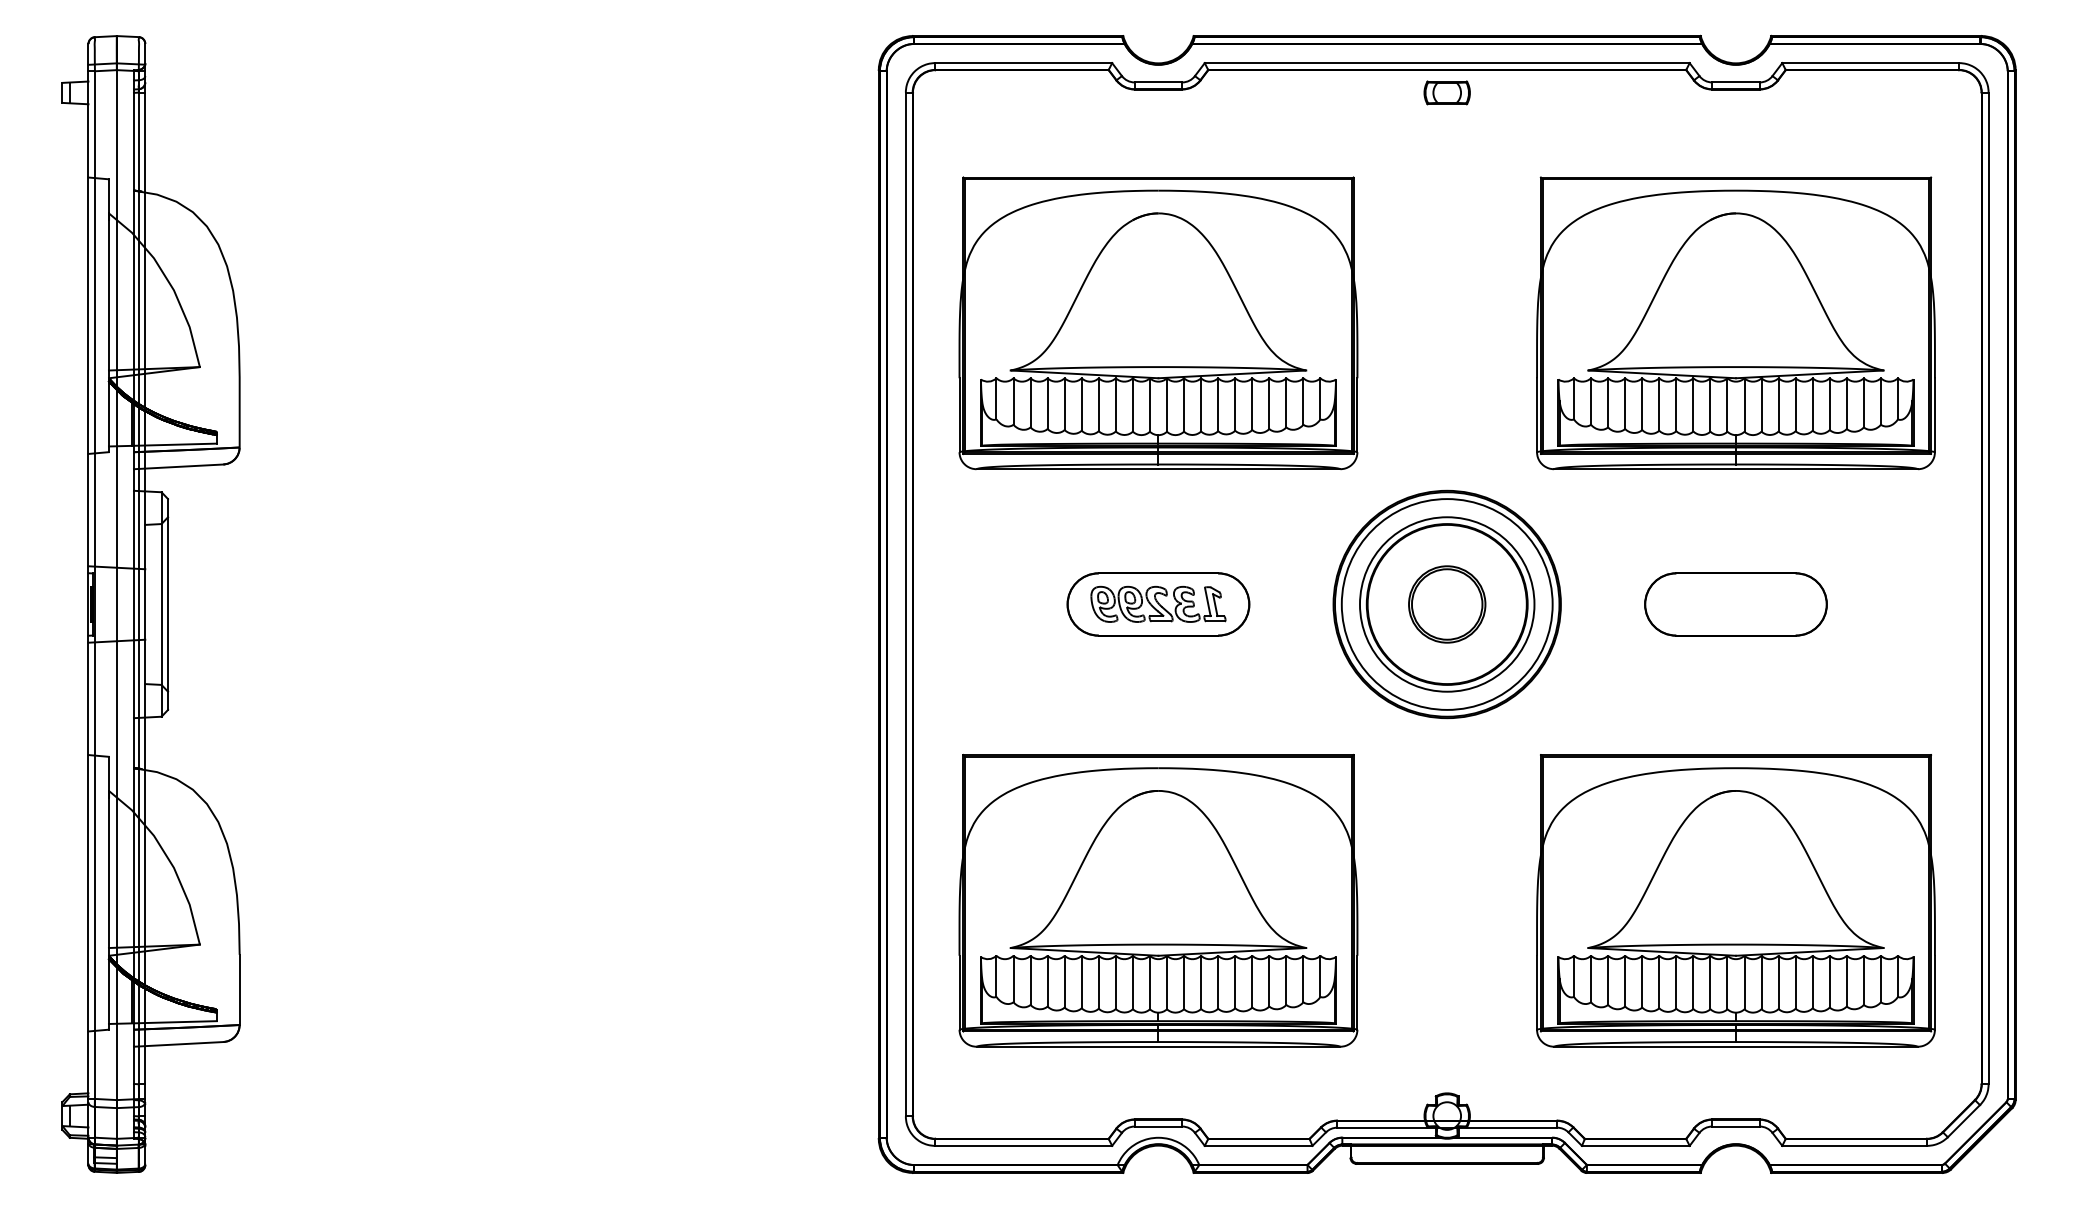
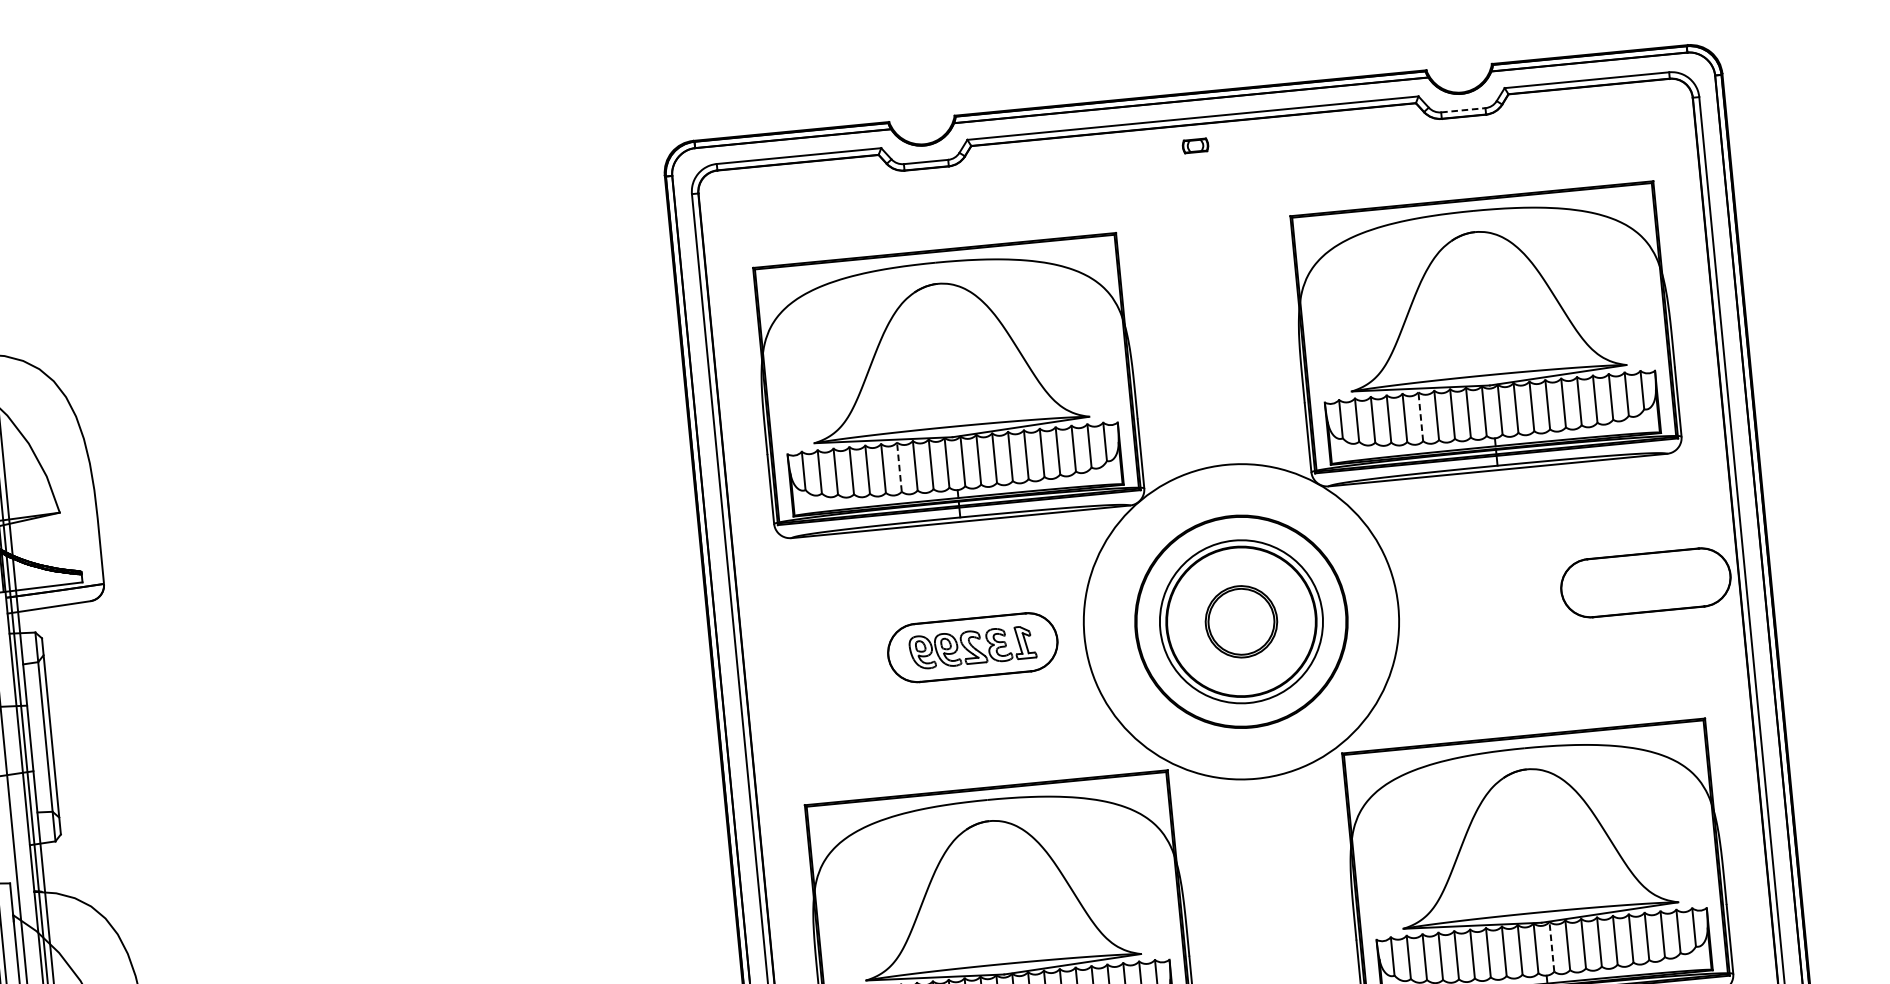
line: (1735, 82) -> (1462, 110), solid -> dashed
part: (1446, 92) -> (1194, 145), size x0.6
line: (1098, 404) -> (899, 467), solid -> dashed
line: (1659, 404) -> (1421, 416), solid -> dashed
circle: (1446, 604) -> (1240, 621), size x1.6
part: (1735, 604) -> (1645, 582), moved
line: (1744, 982) -> (1551, 946), solid -> dashed

